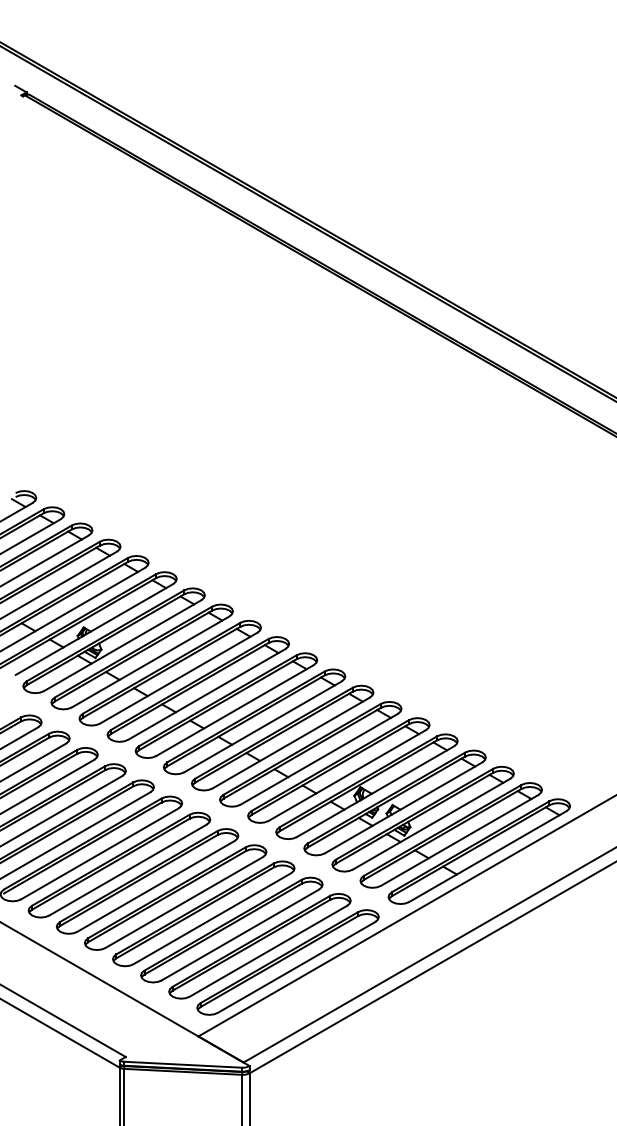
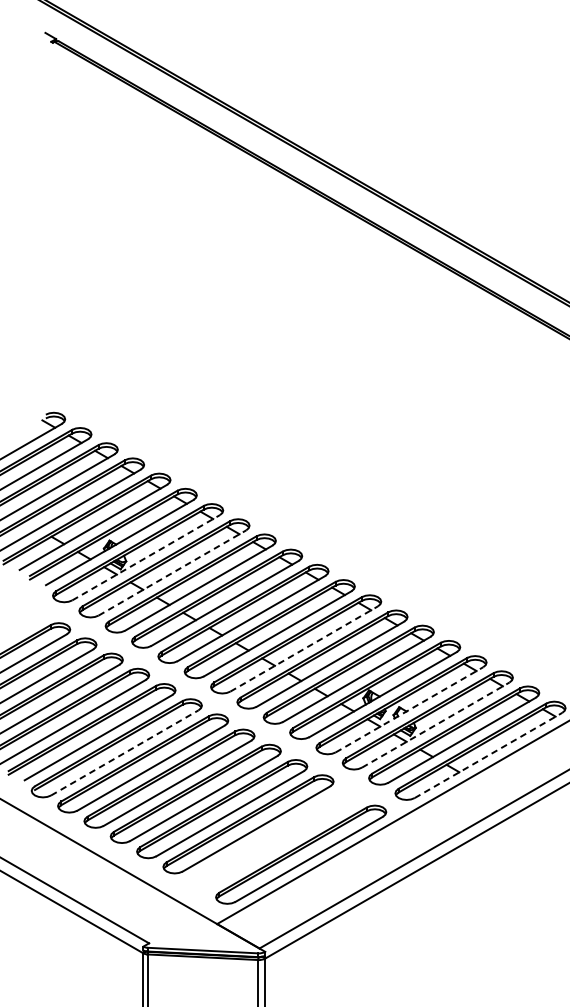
line: (122, 645) -> (146, 557), solid -> dashed
line: (150, 661) -> (172, 572), solid -> dashed
line: (291, 743) -> (304, 649), solid -> dashed
line: (403, 807) -> (409, 709), solid -> dashed
line: (431, 824) -> (435, 725), solid -> dashed
line: (99, 853) -> (124, 752), solid -> dashed
line: (487, 856) -> (488, 755), solid -> dashed
part: (259, 946) -> (274, 839), removed

